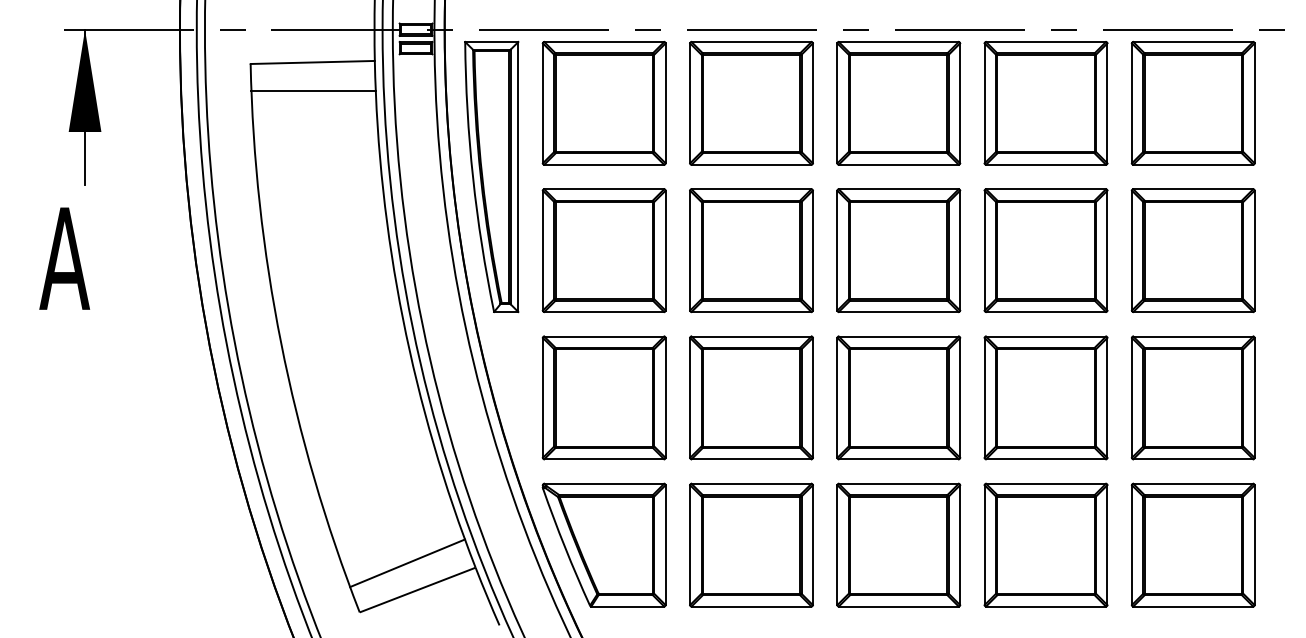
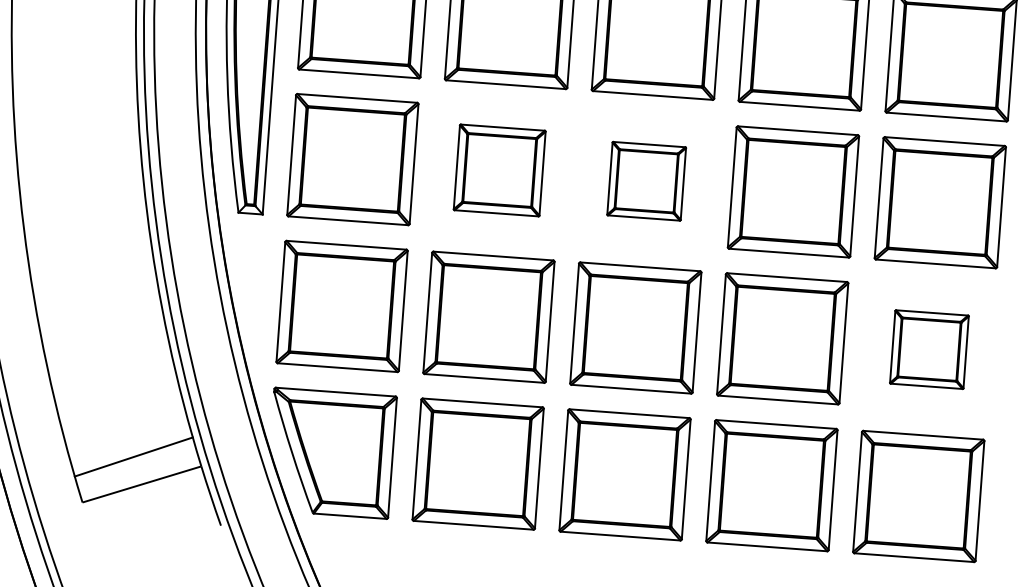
part: (751, 250) -> (499, 170), size x0.7
part: (898, 250) -> (646, 181), size x0.6
part: (1192, 397) -> (928, 349), size x0.6

